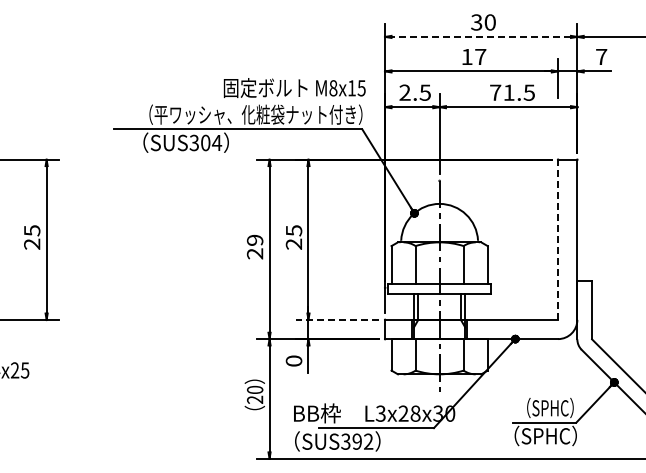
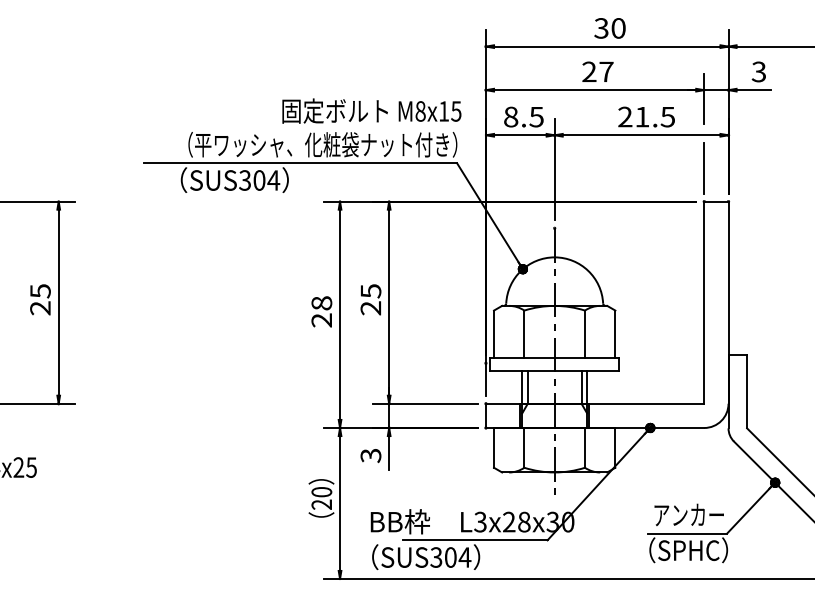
line: (481, 36) -> (607, 46), dashed -> solid
text: (466, 56) -> (588, 71), 17 -> 27
text: (601, 56) -> (758, 71), 7 -> 3
text: (404, 92) -> (510, 116), 2.5 -> 8.5
text: (495, 92) -> (625, 116), 71.5 -> 21.5
line: (558, 133) -> (704, 168), added
text: (255, 239) -> (322, 302), 29 -> 28
line: (558, 239) -> (704, 302), dashed -> solid
line: (337, 319) -> (425, 403), dashed -> solid
text: (294, 360) -> (371, 455), 0 -> 3
text: (545, 407) -> (688, 514), （SPHC） -> アンカー
text: (362, 441) -> (457, 557), SUS392 -> SUS304

